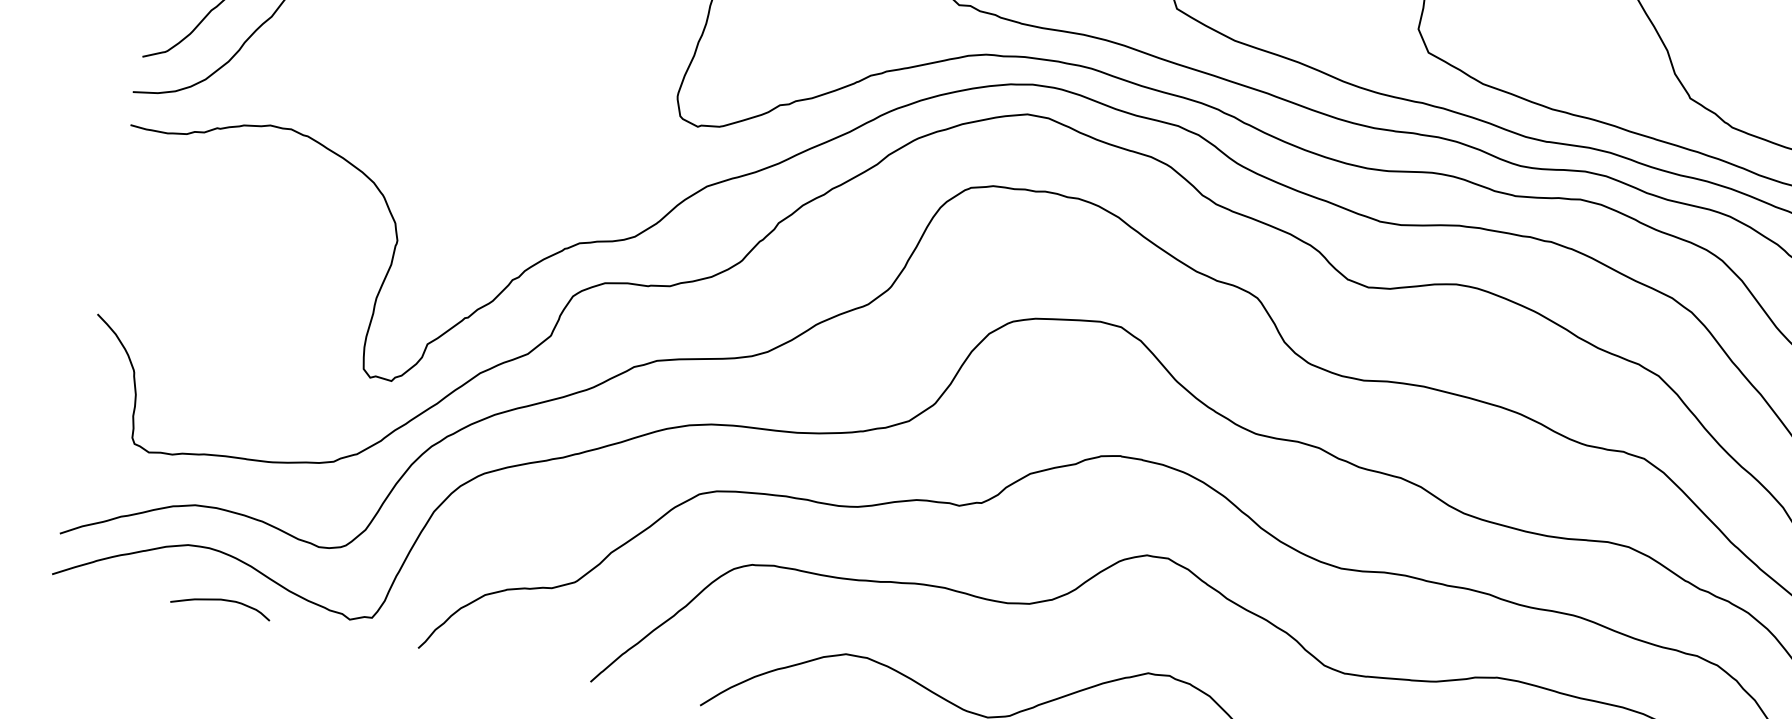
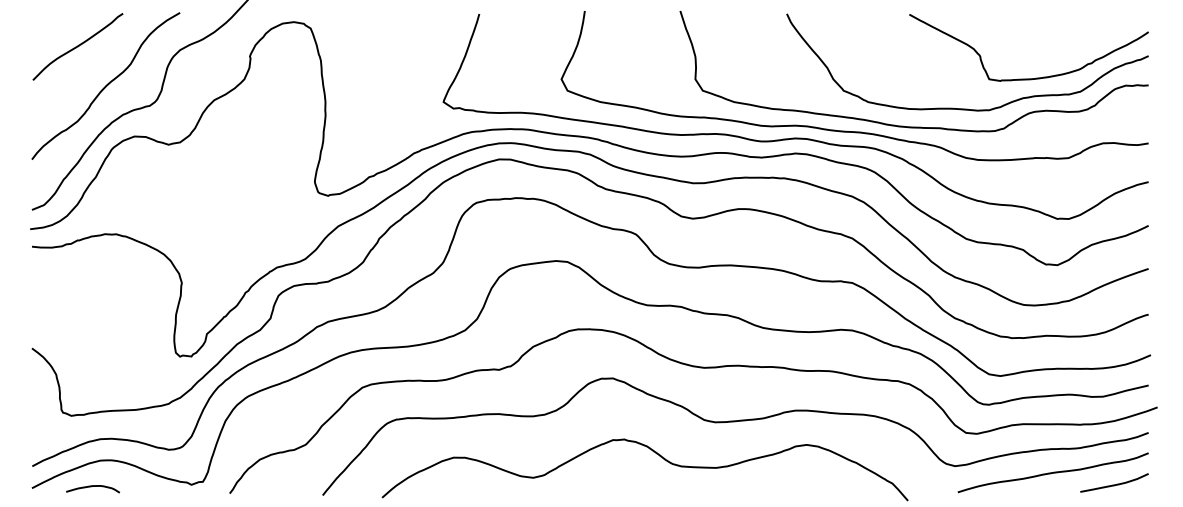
curve: (218, 601) -> (91, 487), moved

